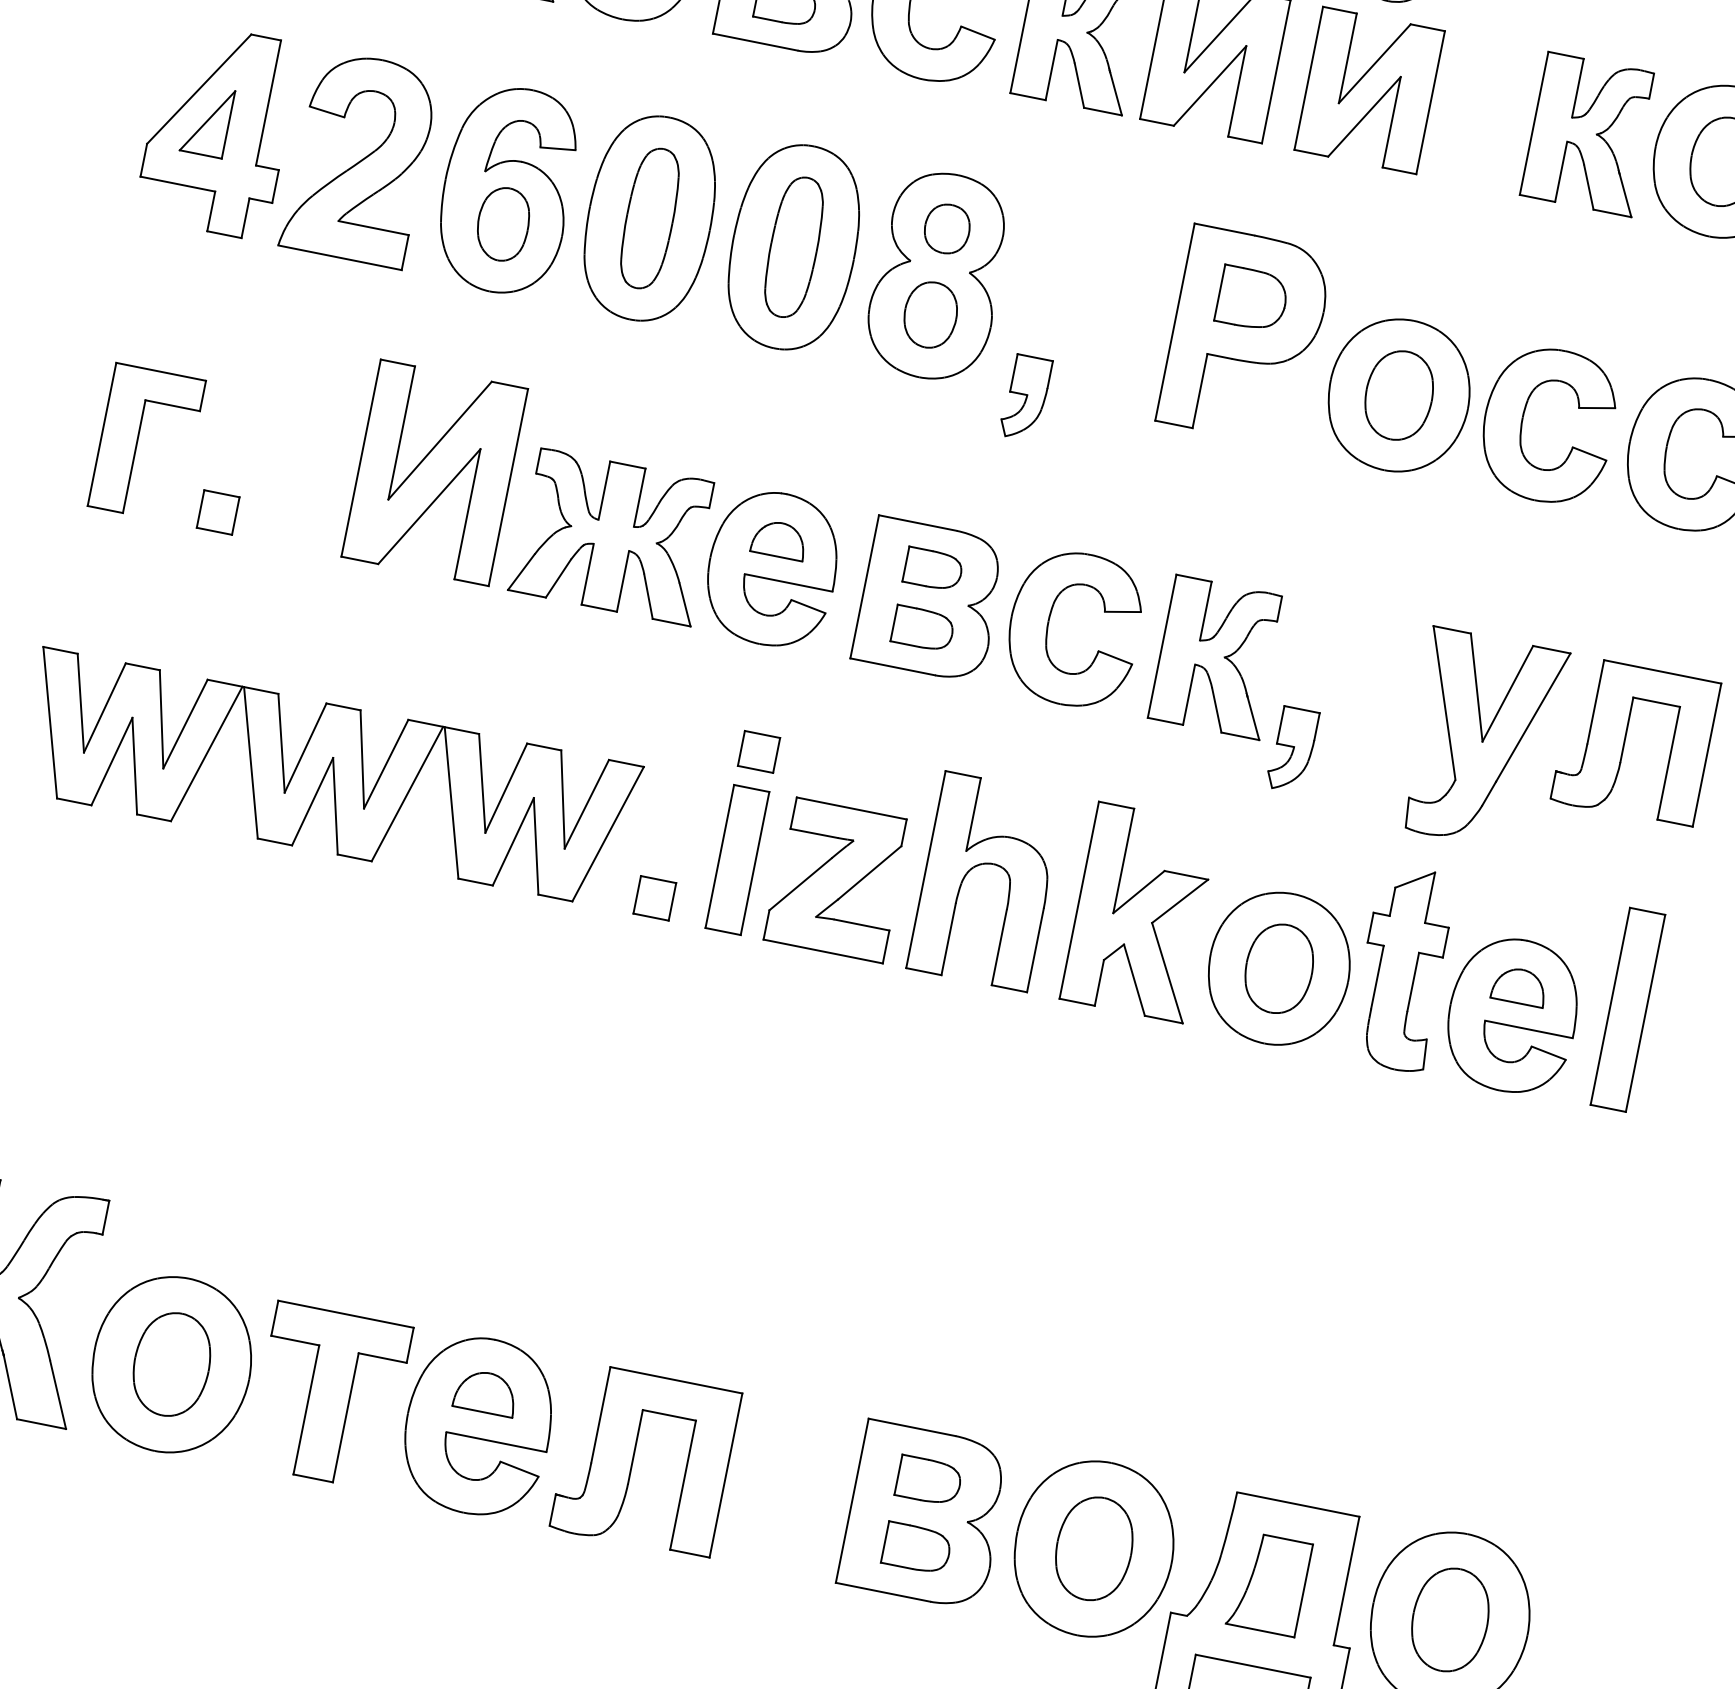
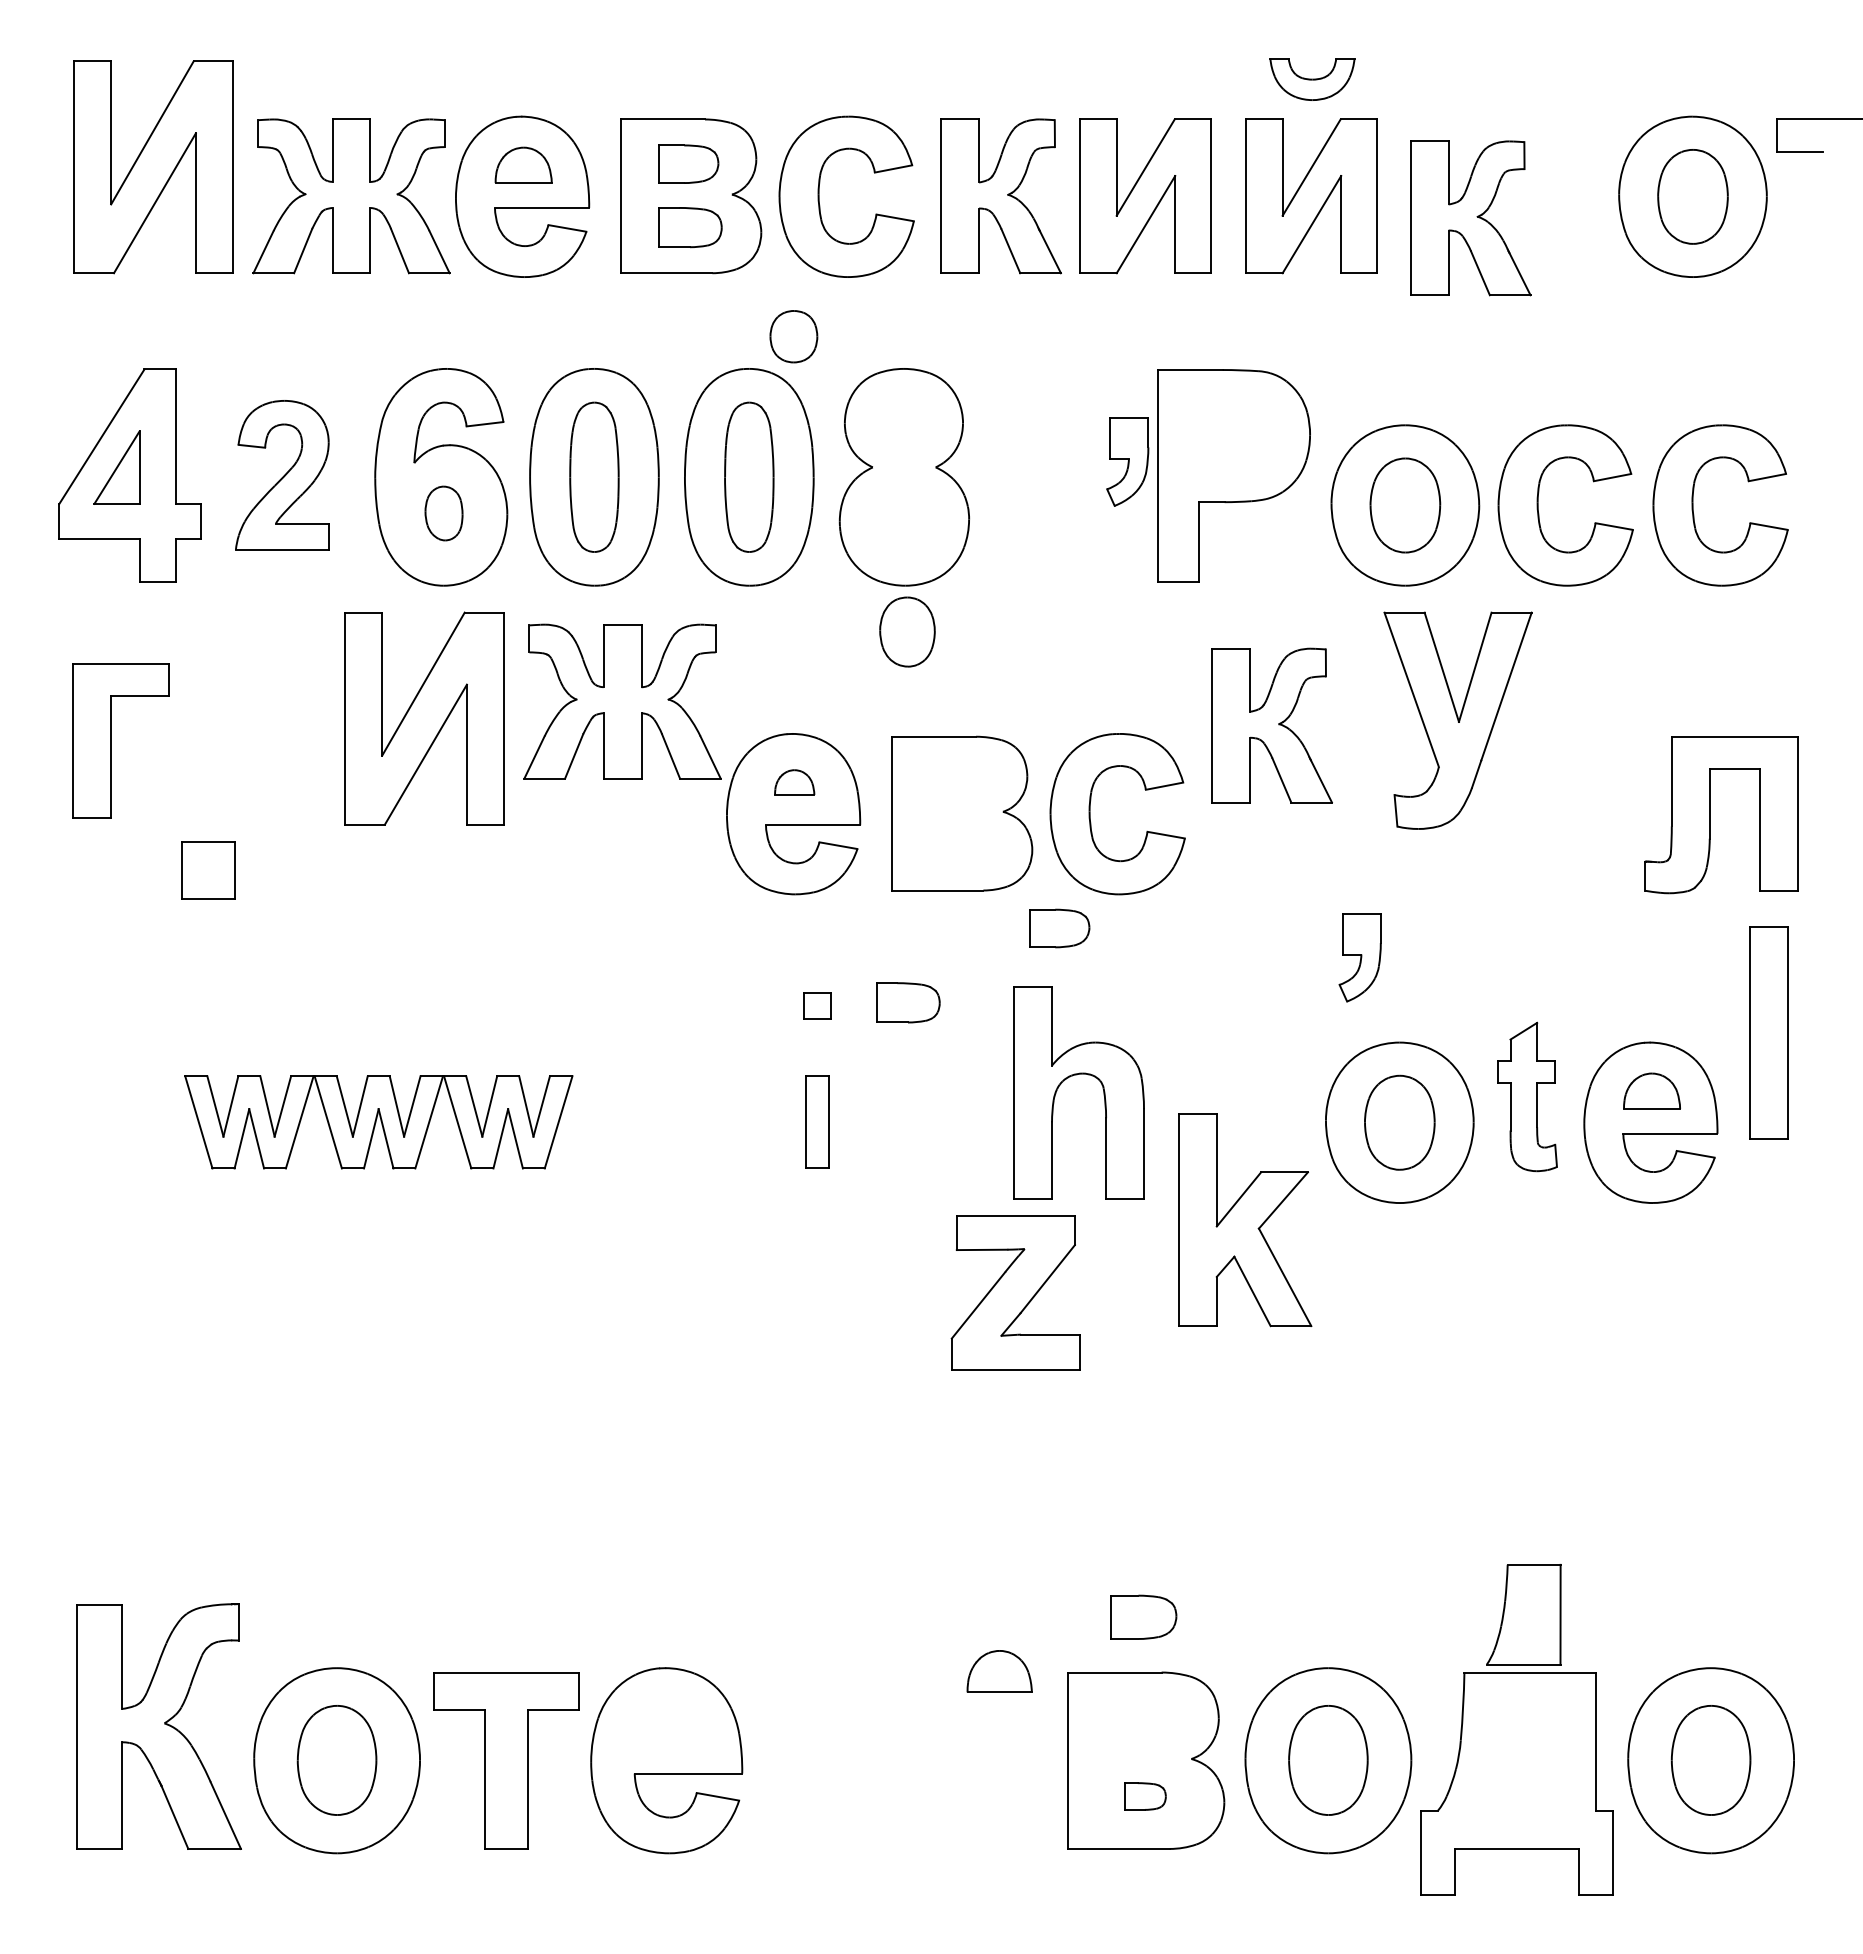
part: (1589, 134) -> (1470, 218), moved
part: (360, 158) -> (282, 475), size x0.7
part: (502, 224) -> (443, 513), size x0.7
part: (946, 228) -> (793, 336), moved
part: (1252, 299) -> (1233, 436), removed
part: (930, 314) -> (907, 631), moved
part: (1025, 397) -> (1127, 461), moved
part: (138, 441) -> (111, 740), moved
part: (434, 472) -> (424, 718), moved
part: (217, 512) -> (208, 870), size x1.4
part: (613, 536) -> (622, 701), moved
part: (779, 539) -> (794, 782), size x0.7
part: (933, 569) -> (1059, 928), moved
part: (923, 628) -> (908, 1002), moved
part: (1217, 657) -> (1271, 725), moved
part: (1481, 739) -> (1457, 720), moved
part: (1291, 749) -> (1359, 957), moved
part: (758, 751) -> (816, 1005), size x0.7
part: (329, 778) -> (378, 1122), size x0.6
part: (736, 859) -> (816, 1121), size x0.6
part: (837, 879) -> (1015, 1292), moved
part: (654, 897) -> (739, 1178), removed
part: (1141, 912) -> (1245, 1220), moved
part: (1402, 968) -> (1527, 1096), size x0.7
part: (1627, 1009) -> (1768, 1032), moved
part: (486, 1392) -> (999, 1671), moved
part: (633, 1458) -> (833, 1762), removed
part: (929, 1480) -> (1143, 1616), moved
part: (917, 1548) -> (1145, 1796), size x0.6
part: (1269, 1583) -> (1523, 1614), moved

